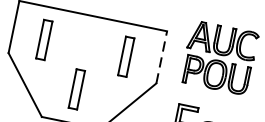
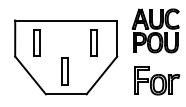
line: (162, 57) -> (117, 38), dashed -> solid

